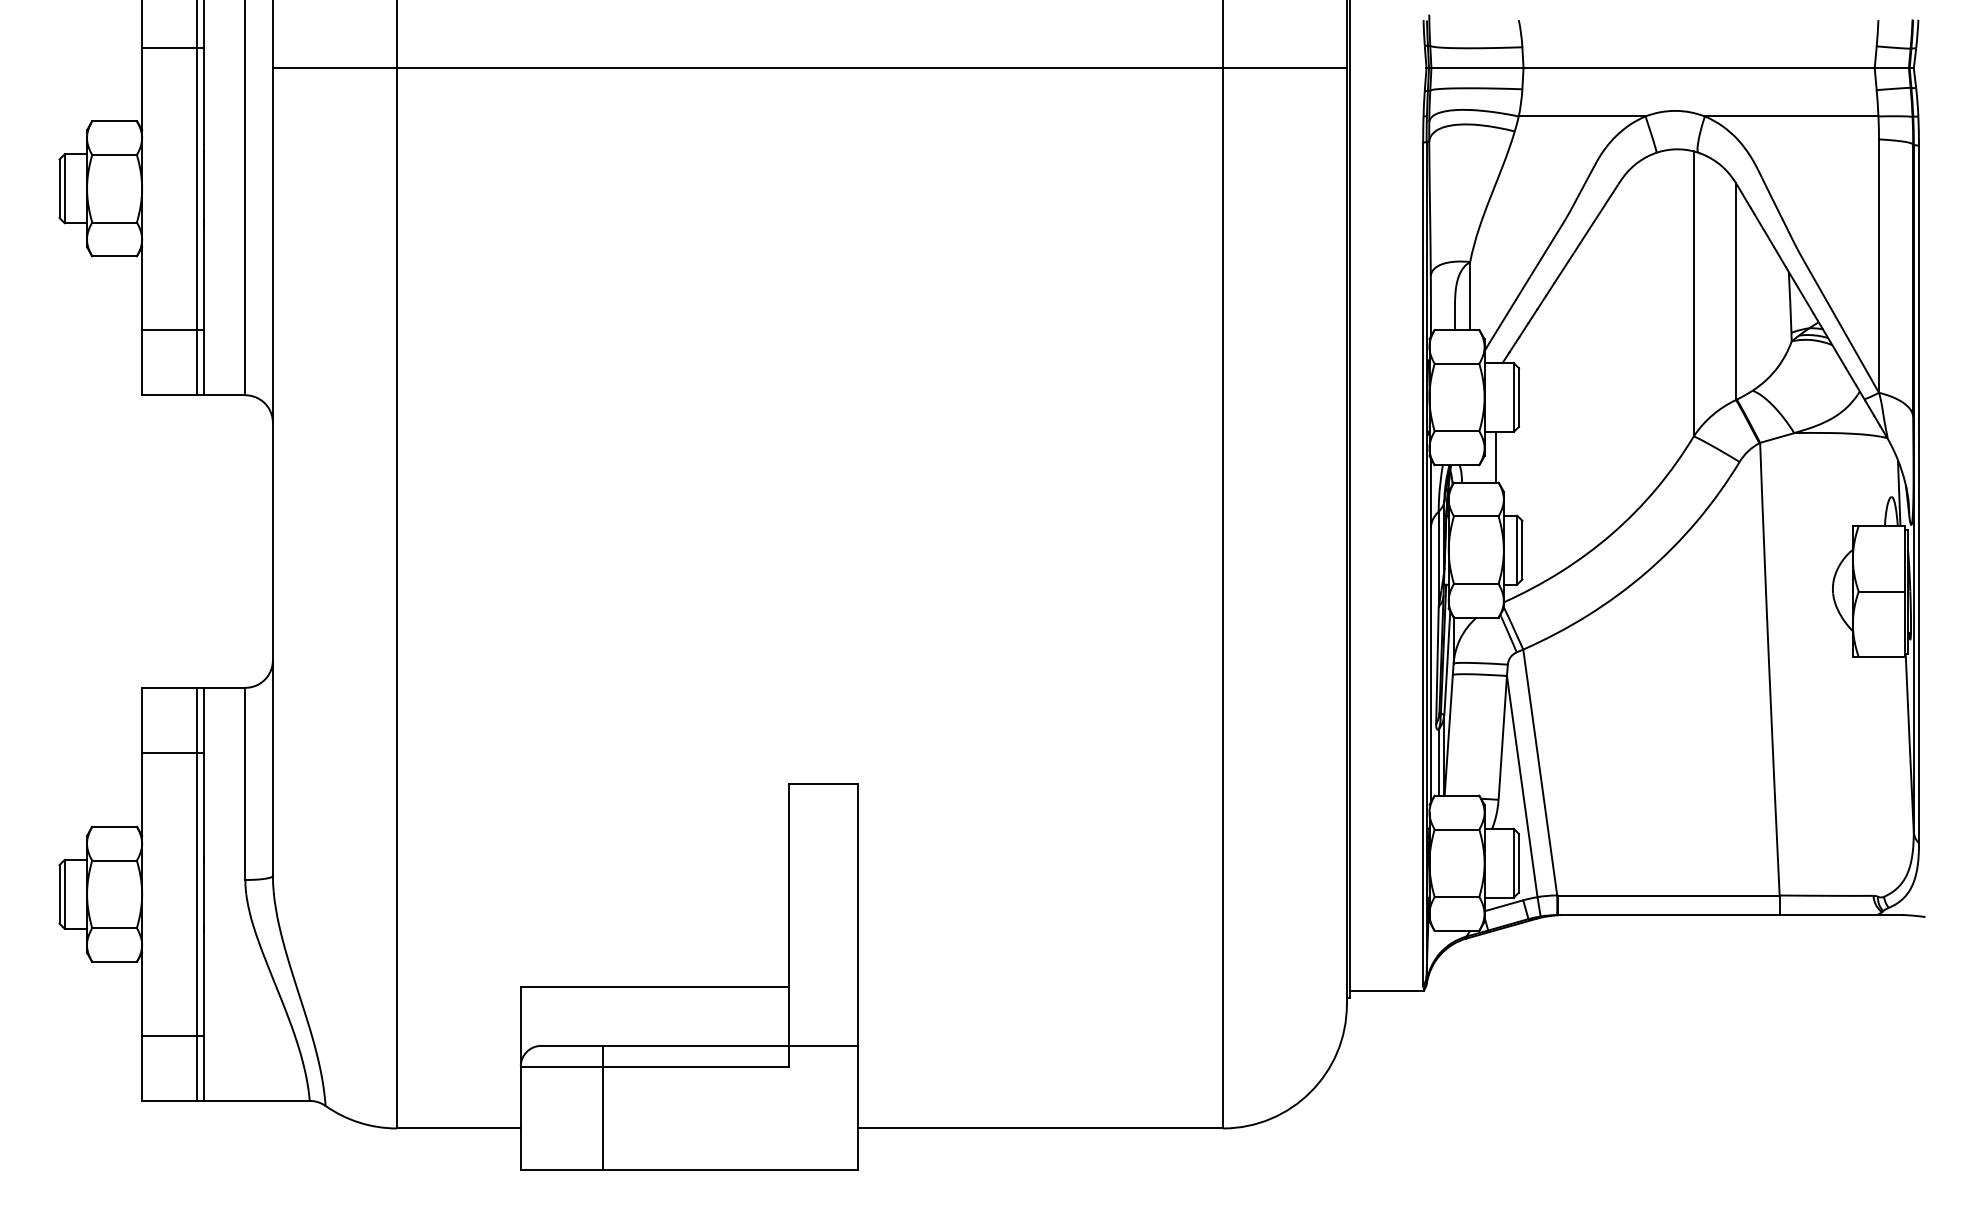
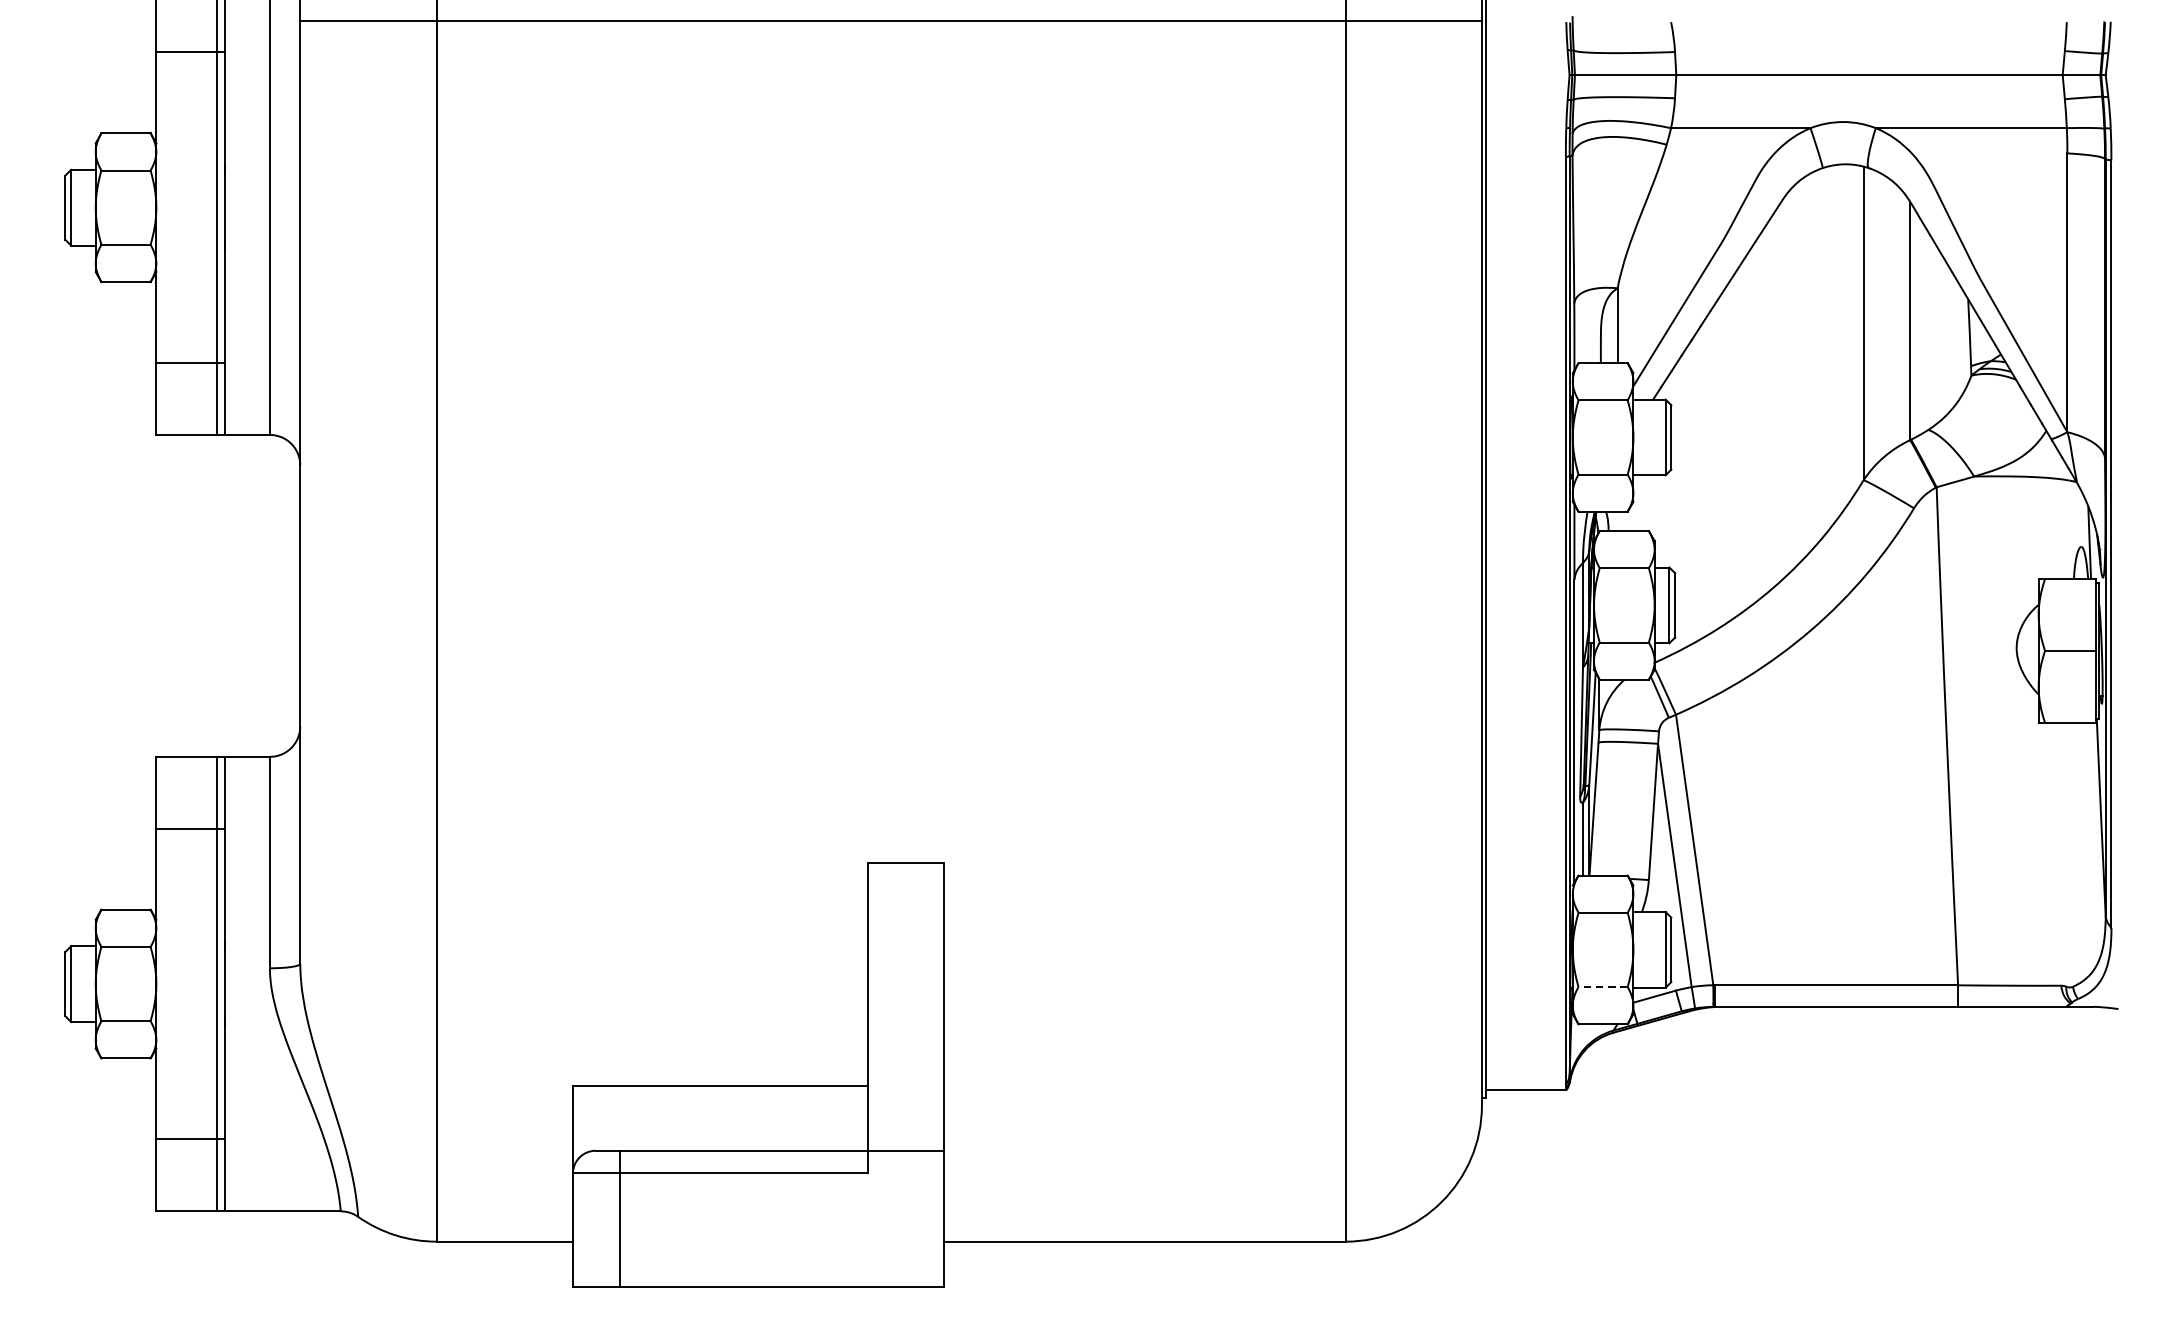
line: (809, 68) -> (890, 21), moved
line: (1496, 456) -> (1646, 502), removed
line: (1456, 897) -> (1602, 987), solid -> dashed
line: (603, 1107) -> (619, 1218), moved

